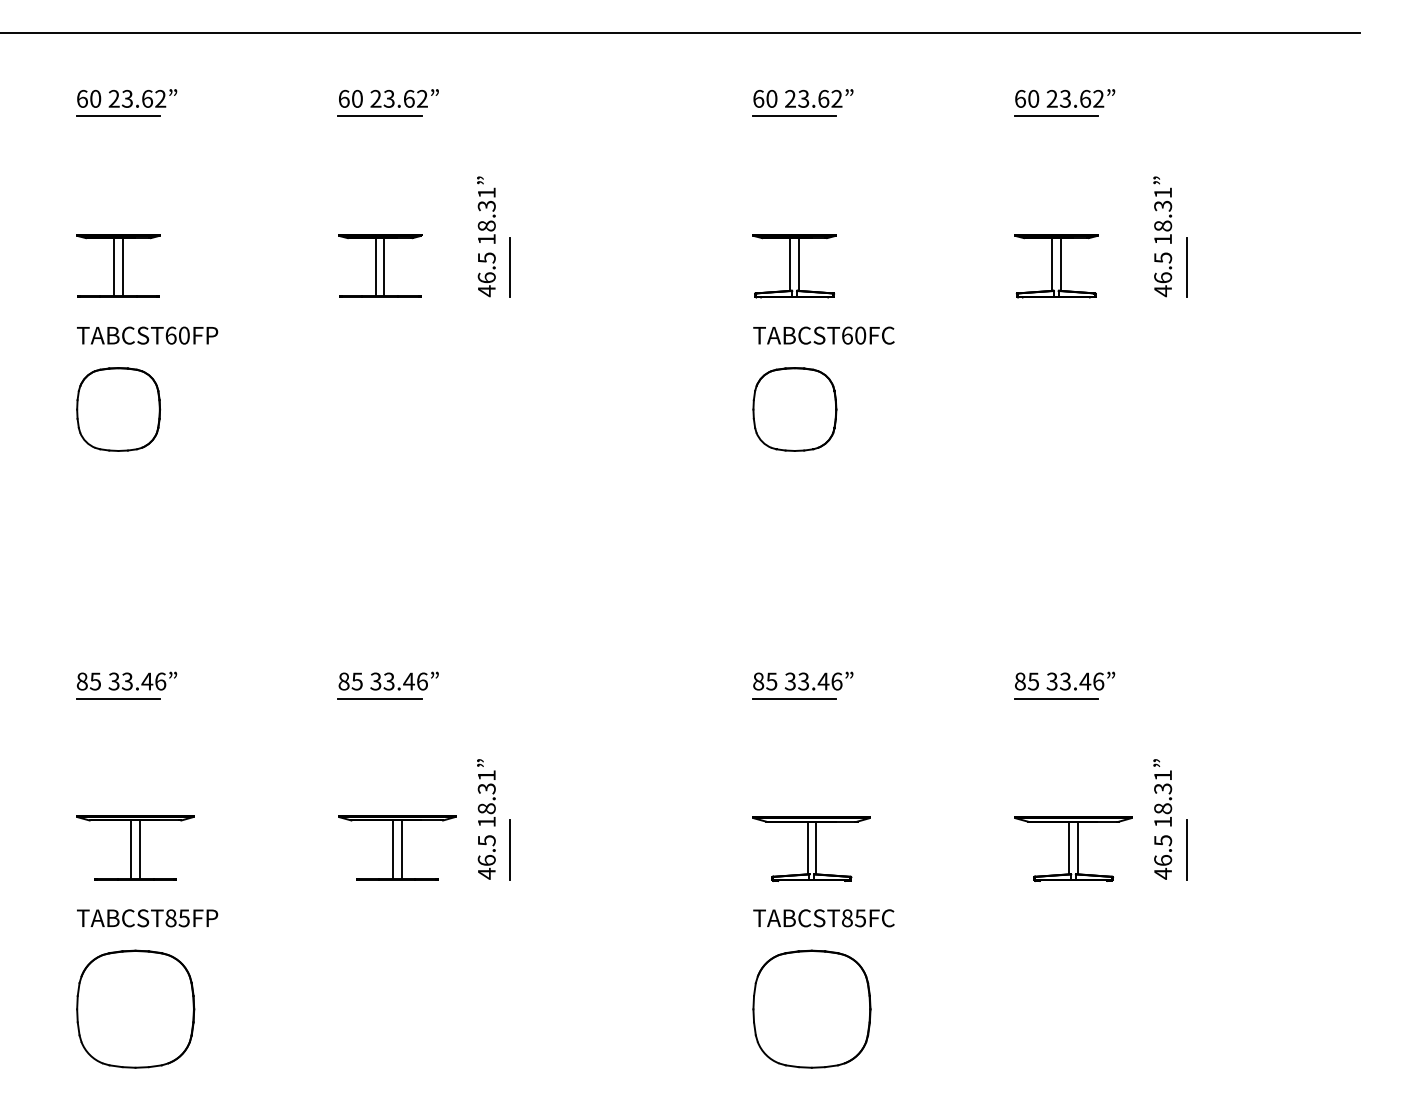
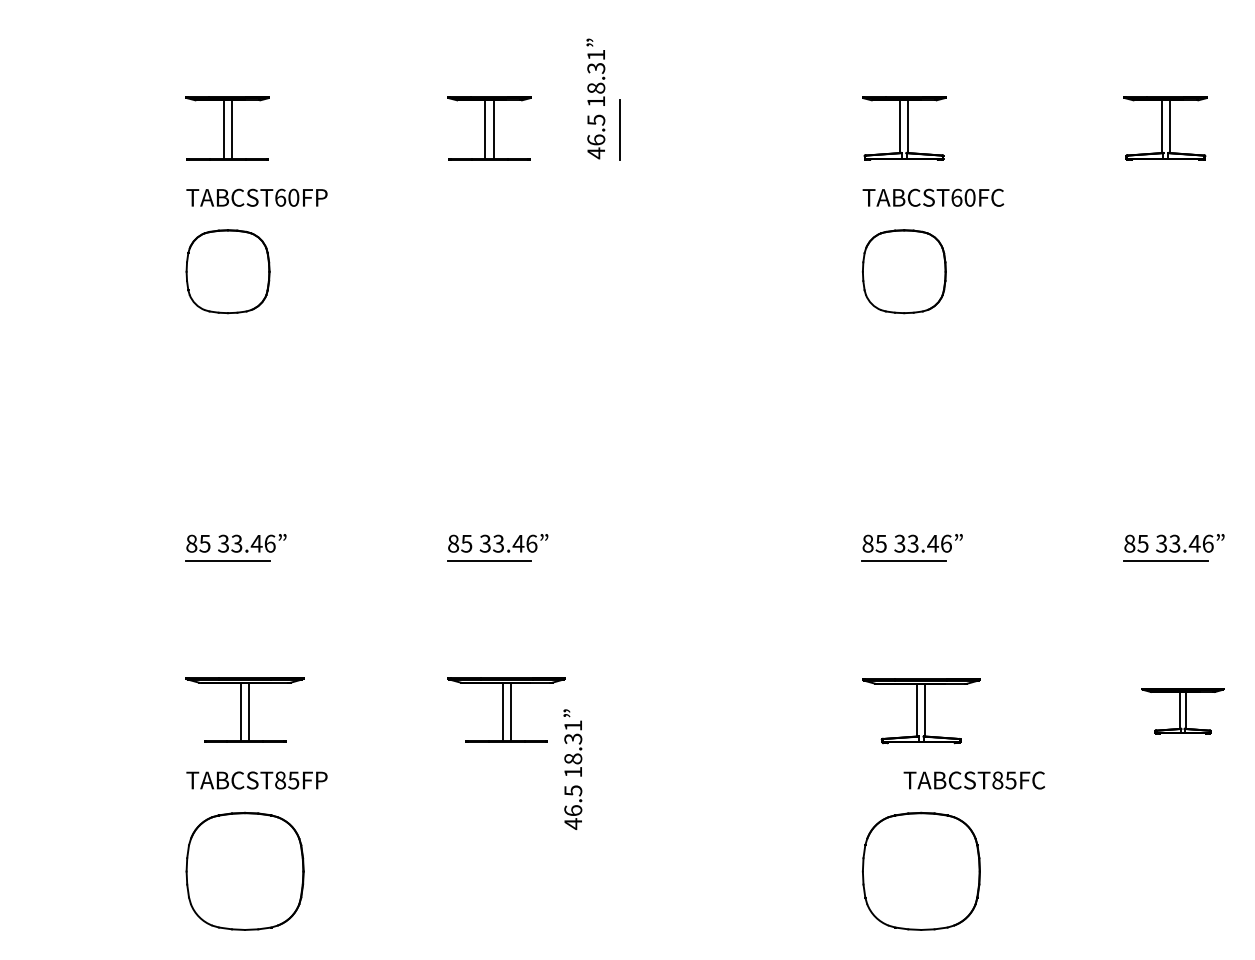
text: (486, 819) -> (572, 769), moved
part: (1073, 848) -> (1182, 710), size x0.7
line: (510, 850) -> (619, 712), removed
text: (823, 918) -> (973, 780), moved

